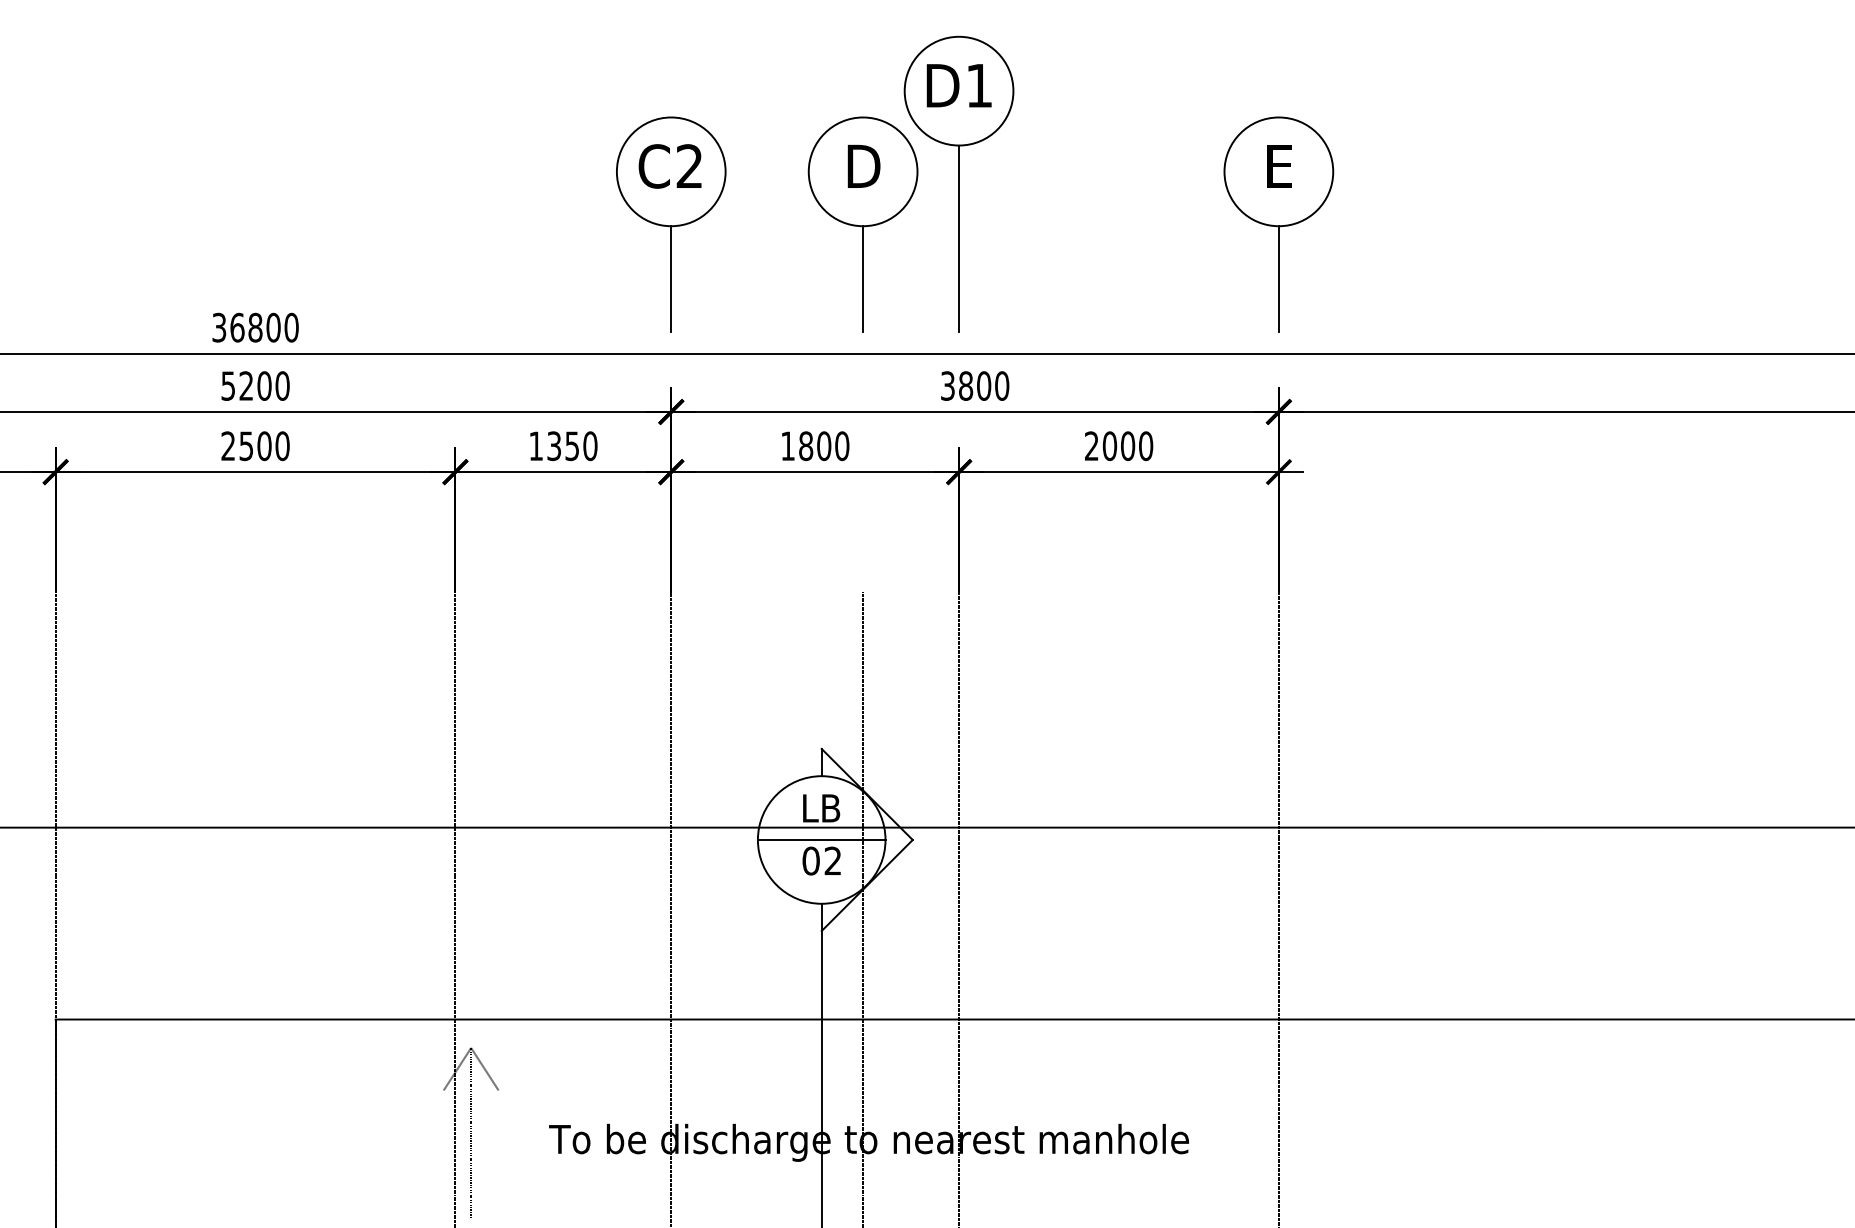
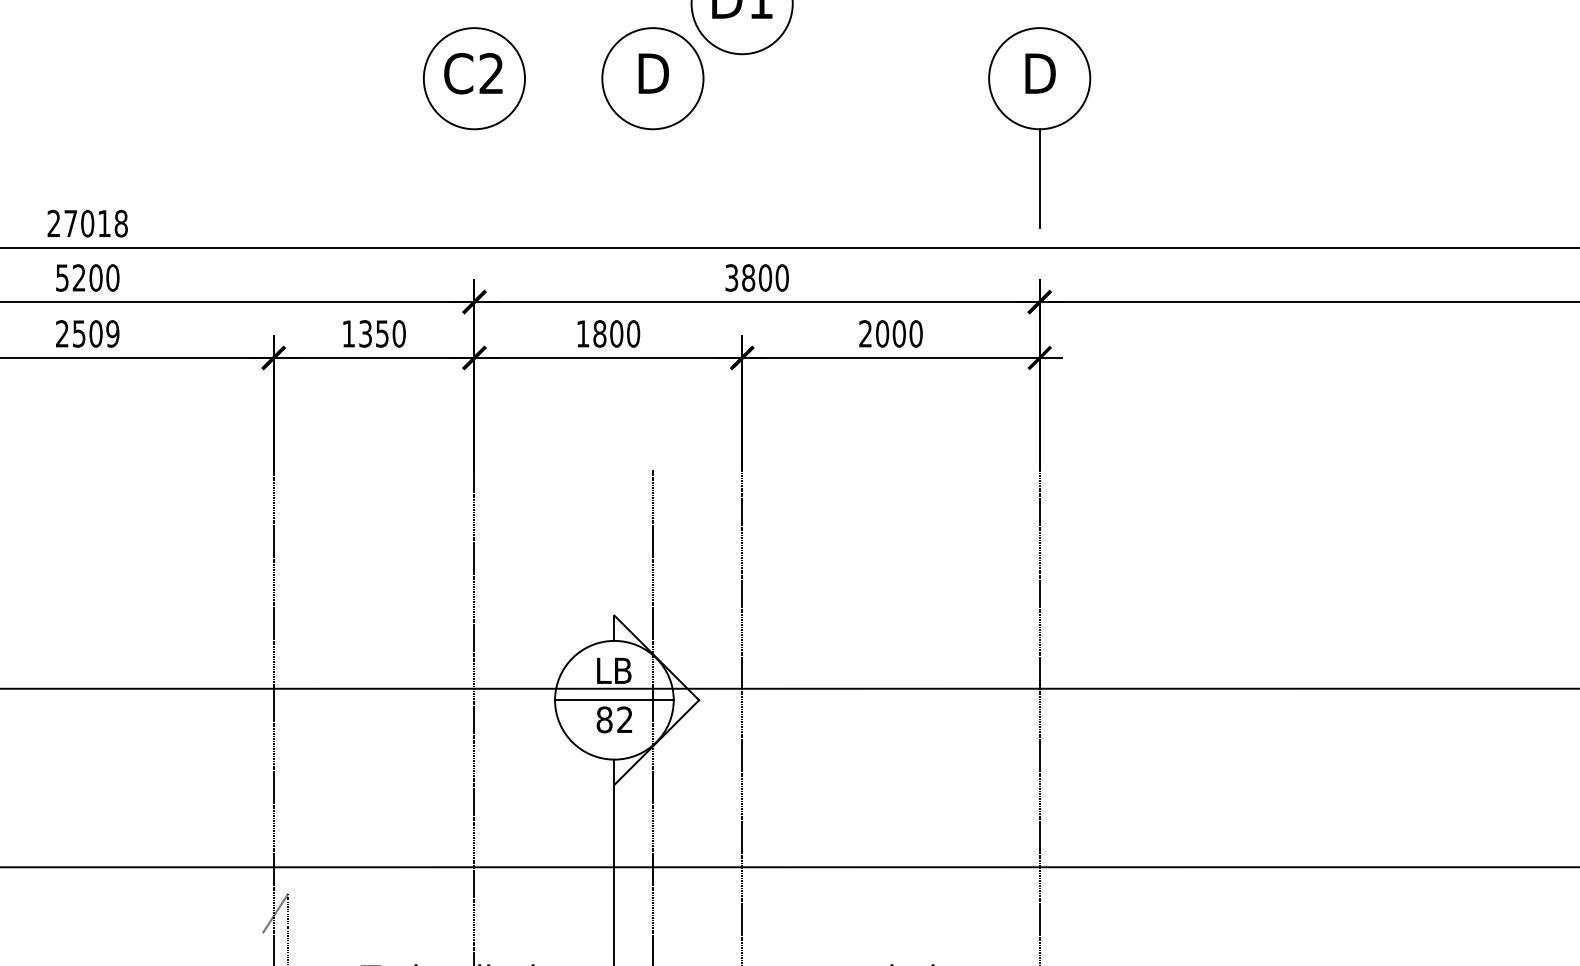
text: (1279, 165) -> (1040, 72), E -> D
line: (959, 238) -> (742, 140), removed
line: (671, 279) -> (474, 178), removed
line: (863, 279) -> (653, 178), removed
text: (255, 327) -> (87, 223), 36800 -> 27018
text: (282, 446) -> (112, 334), 2500 -> 2509
text: (810, 861) -> (603, 720), 02 -> 82
line: (484, 1069) -> (300, 913), removed

